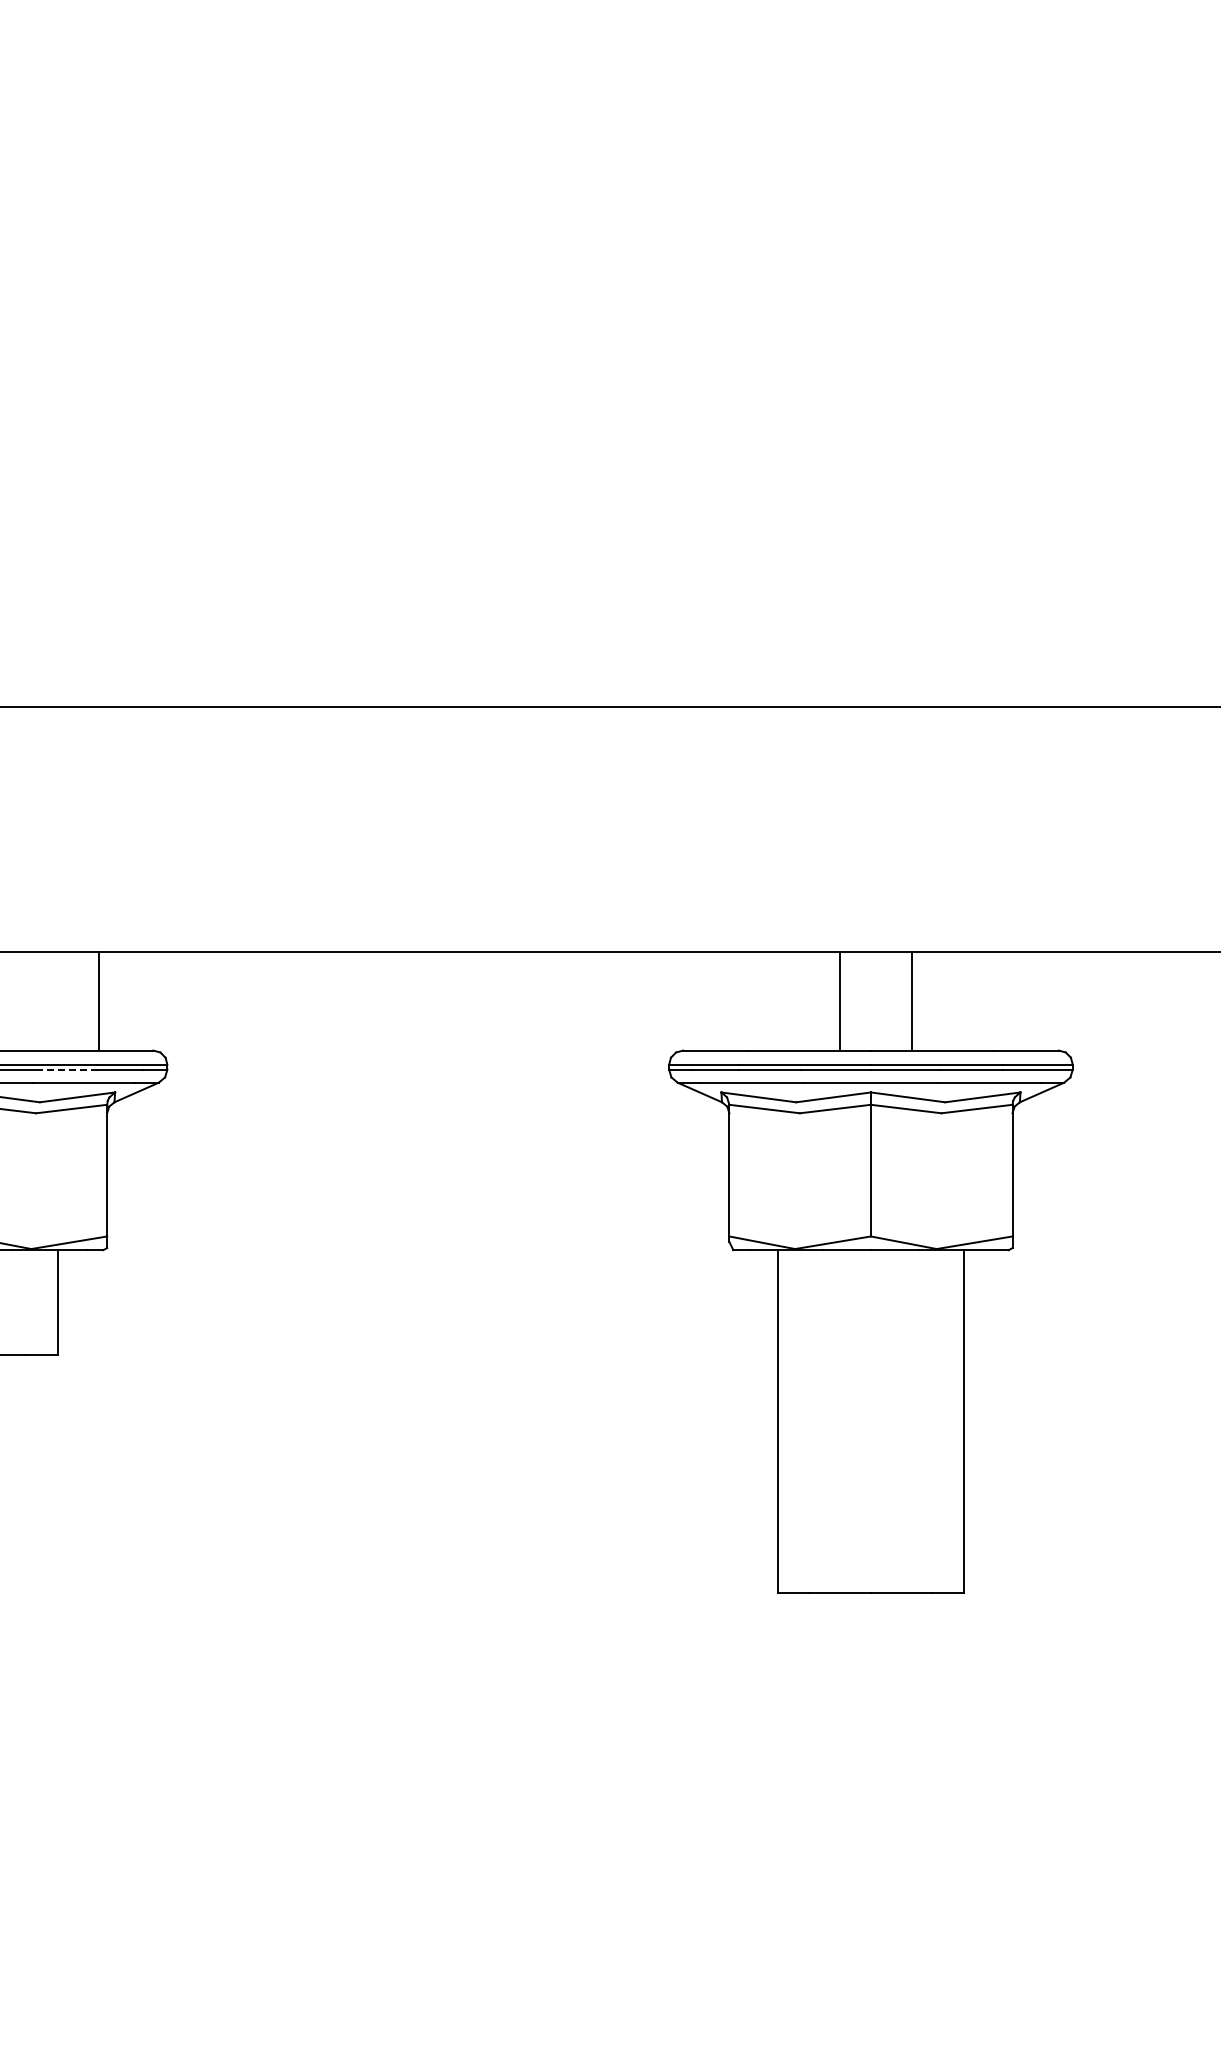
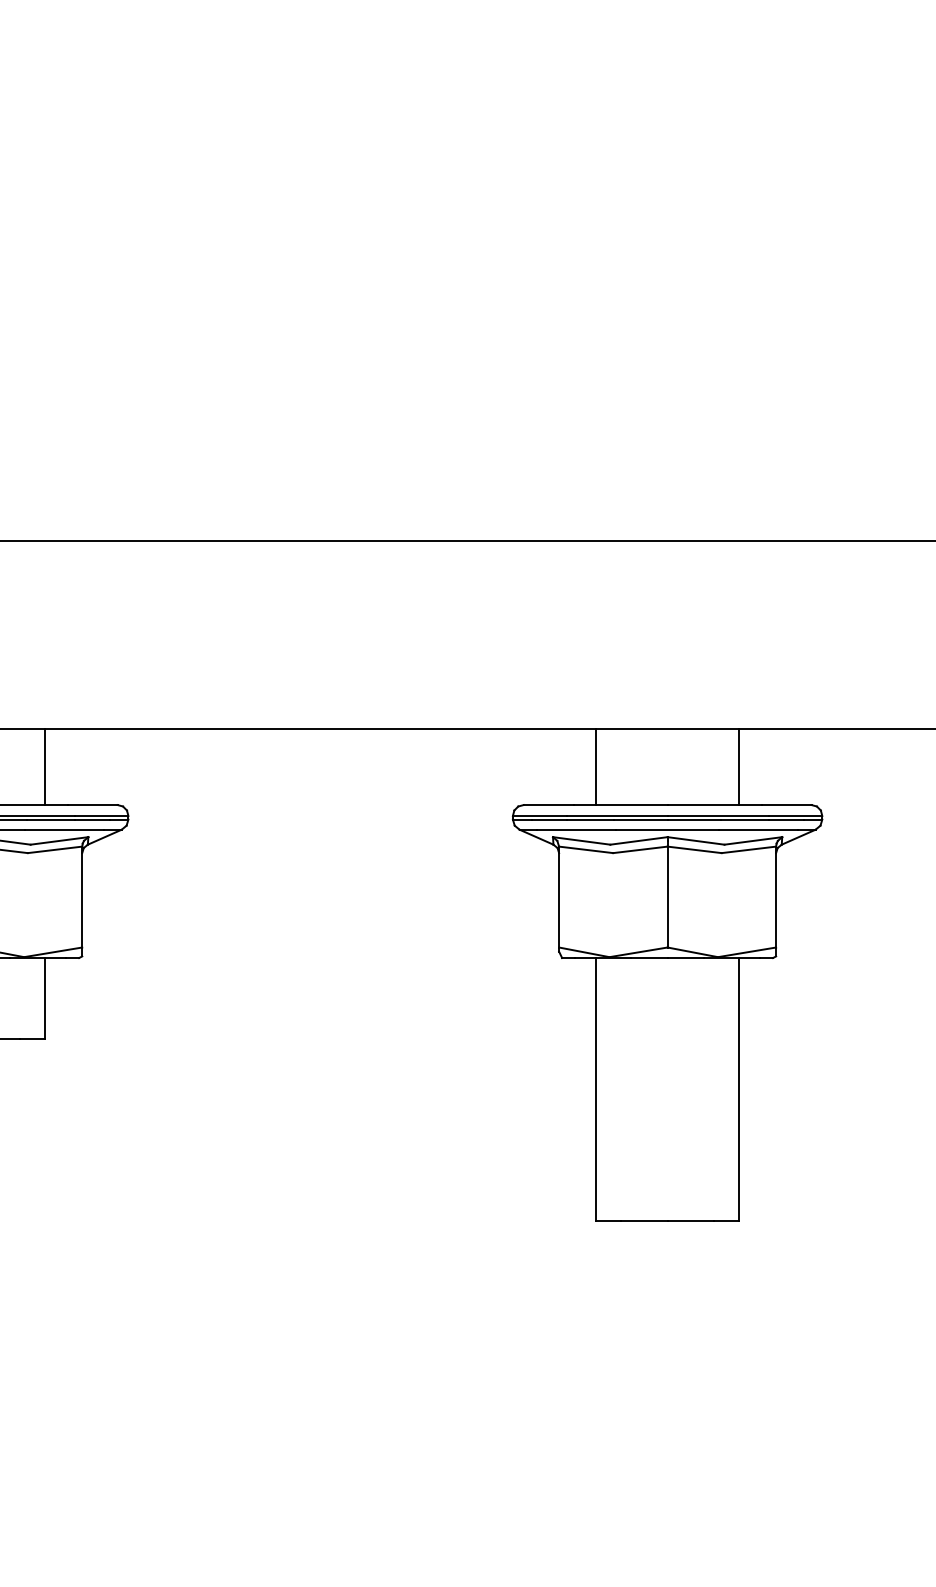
line: (99, 1000) -> (44, 766), moved
line: (840, 1000) -> (596, 766), moved
line: (911, 1000) -> (738, 766), moved
line: (66, 1069) -> (51, 819), dashed -> solid

